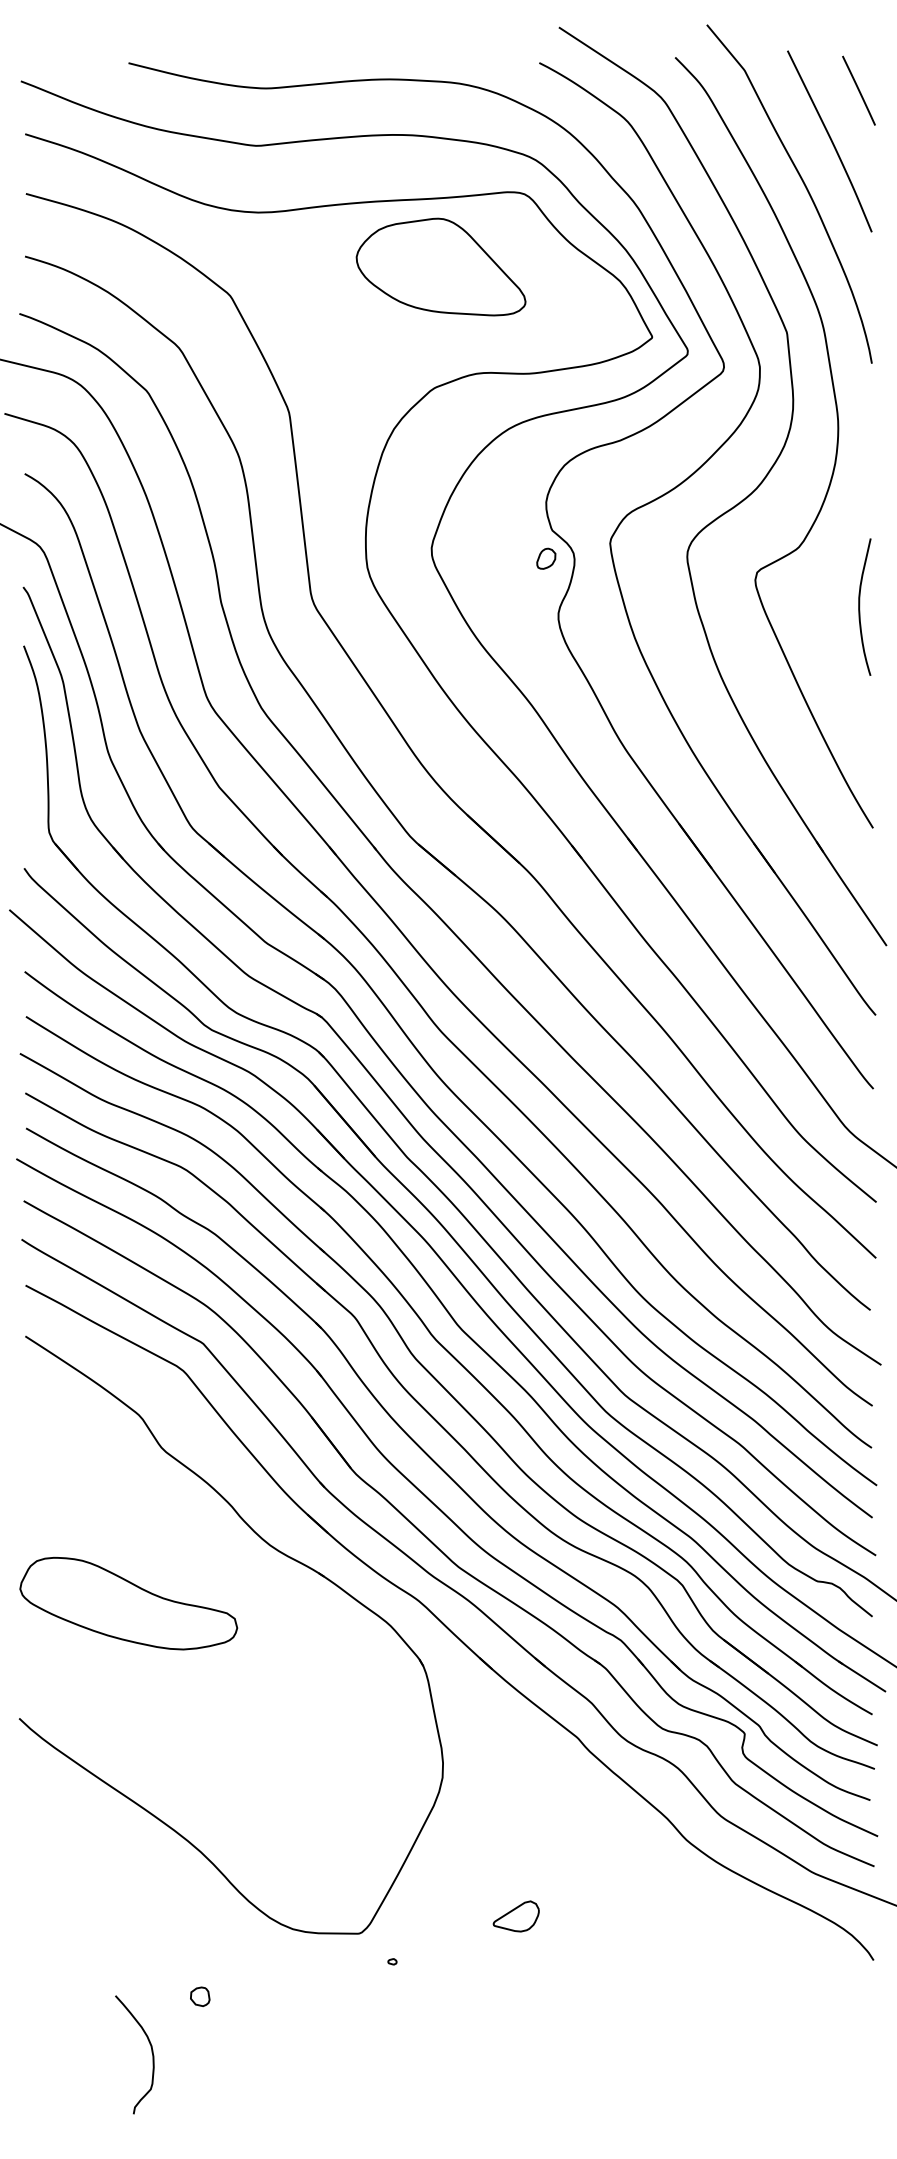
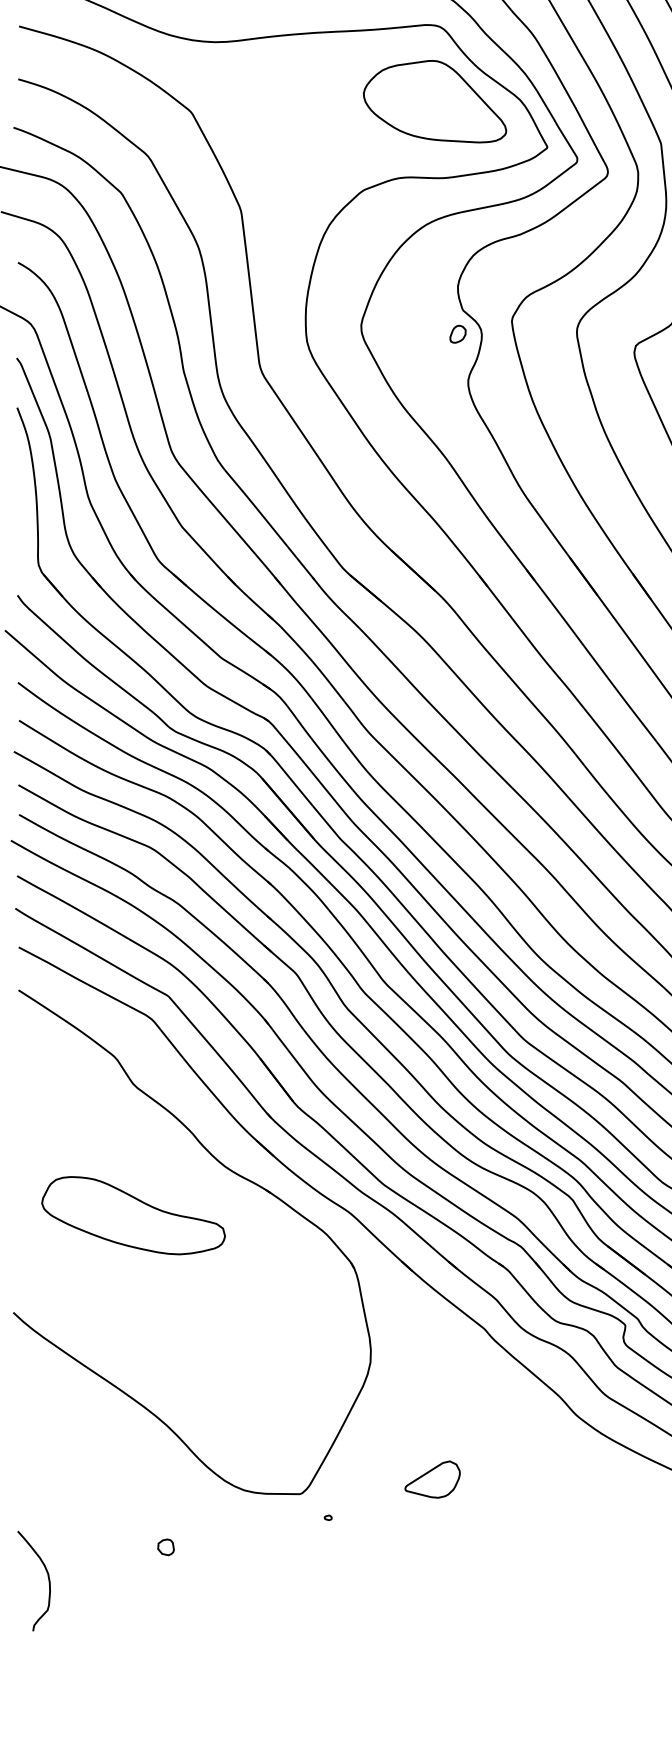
part: (440, 266) -> (434, 101), moved
part: (128, 1603) -> (133, 1215), moved
part: (516, 1916) -> (432, 1479), size x1.43
curve: (151, 2052) -> (48, 1579), moved

